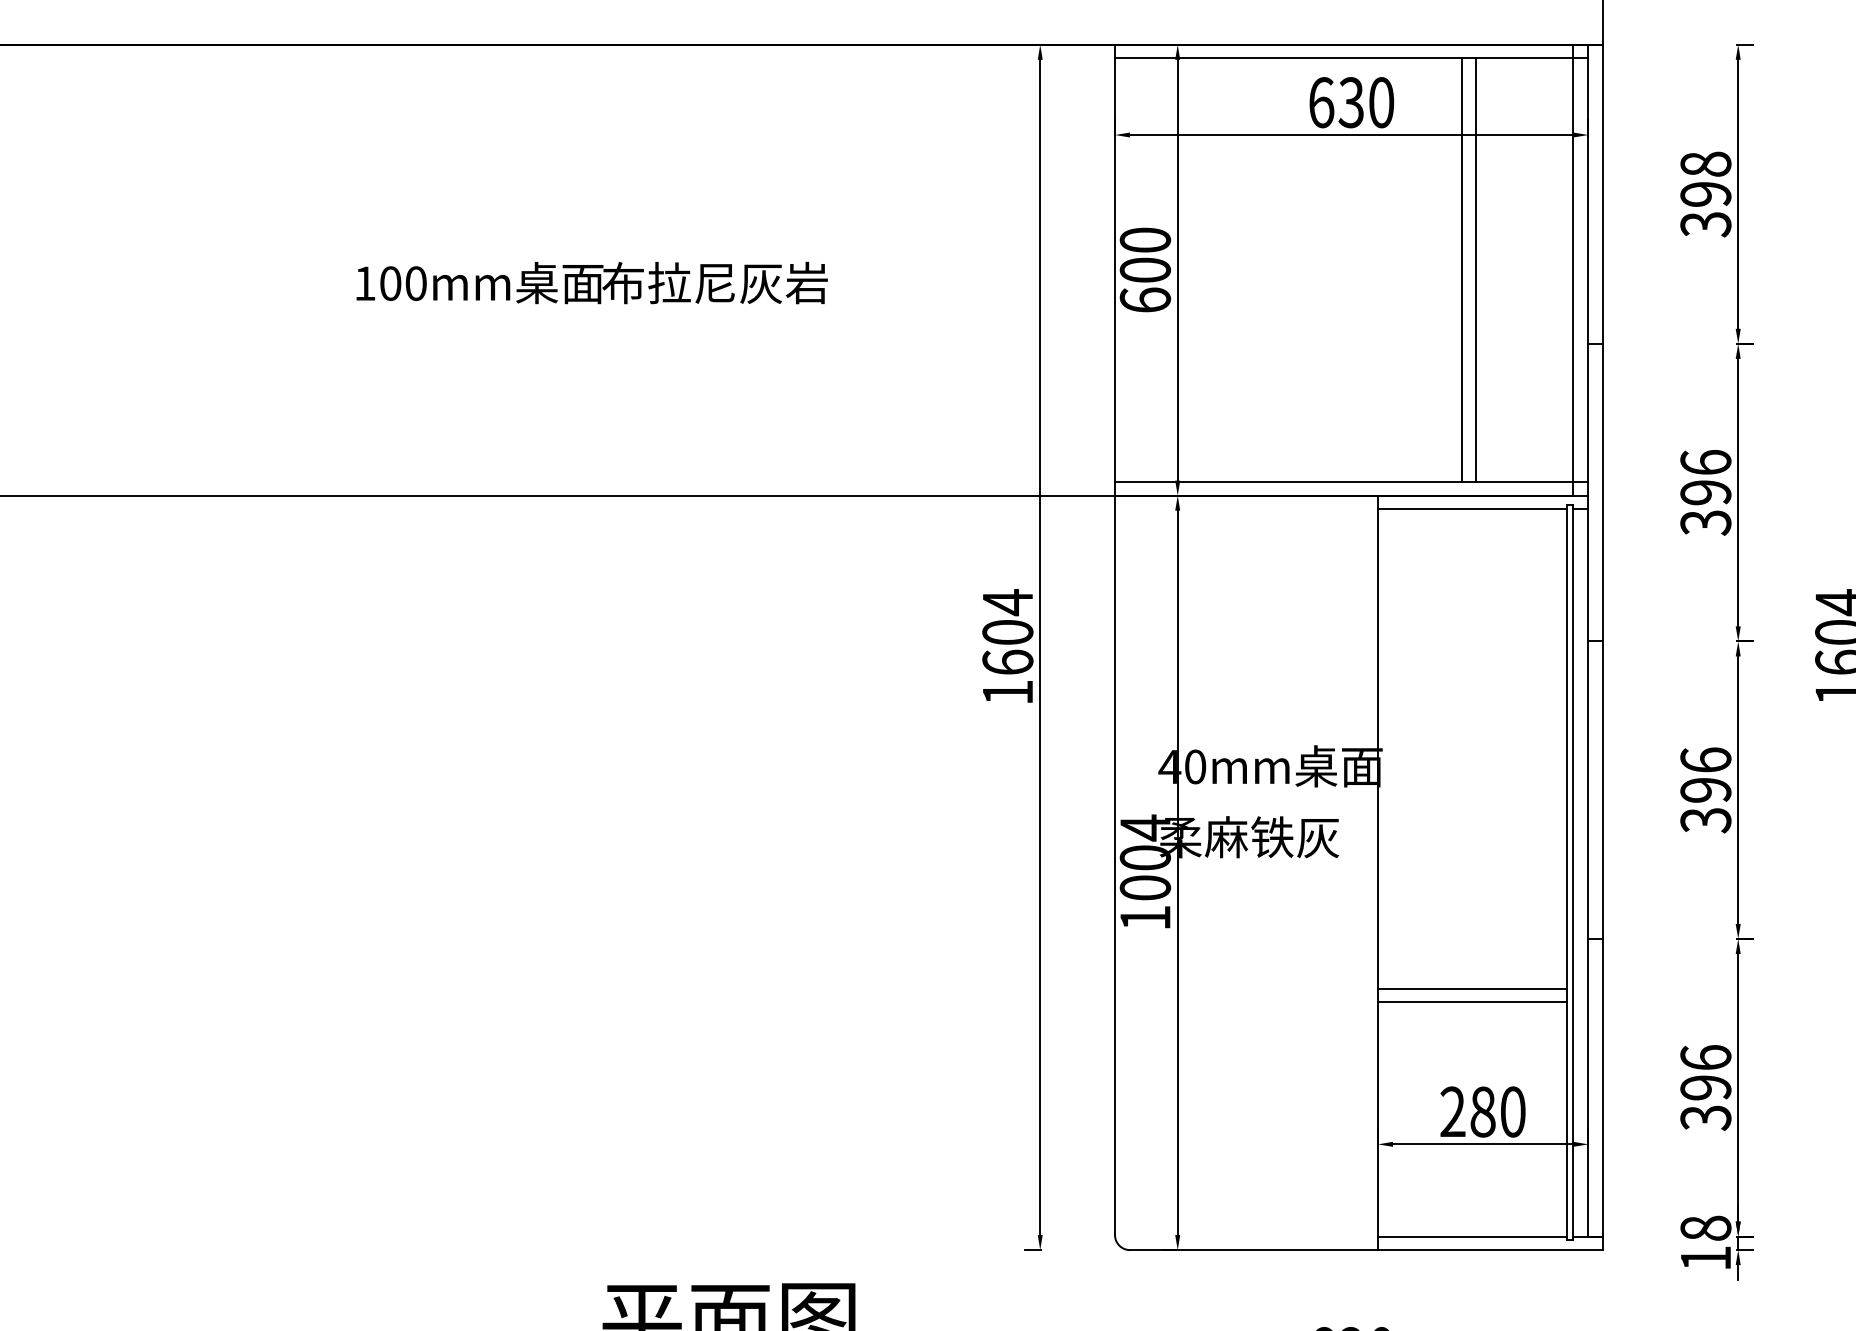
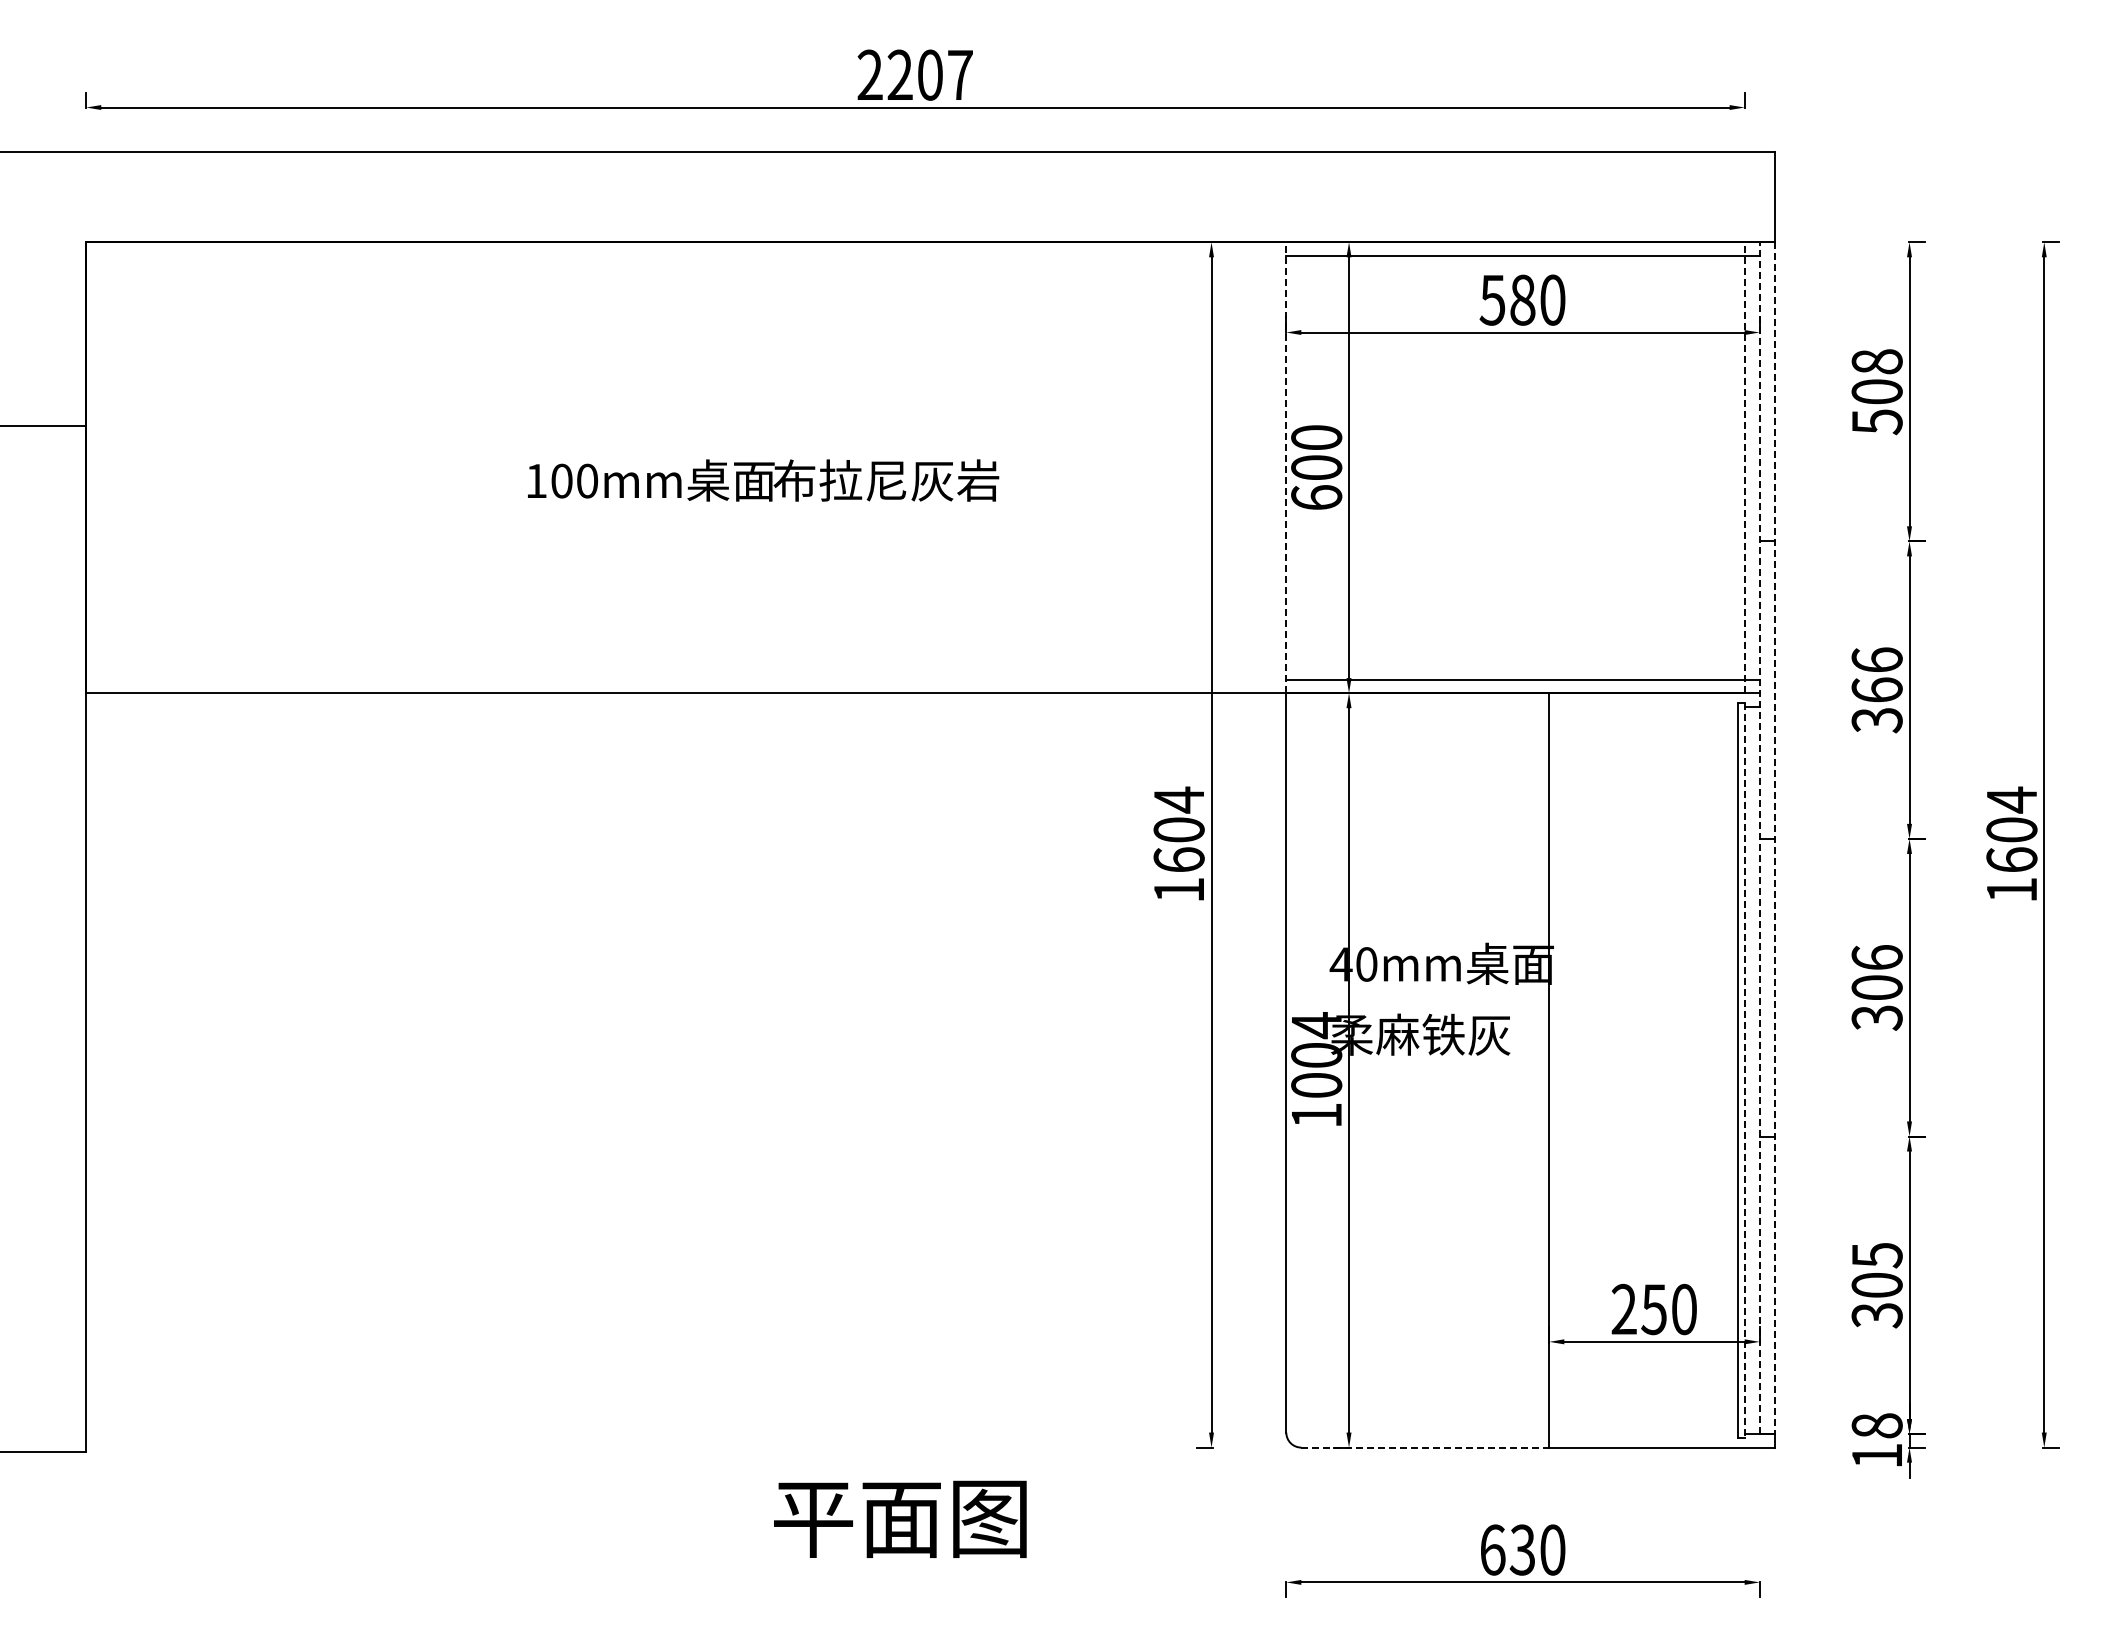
text: (1336, 102) -> (1507, 299), 630 -> 580
text: (1705, 210) -> (1876, 407), 398 -> 508
line: (1115, 270) -> (1286, 467), solid -> dashed
line: (1462, 270) -> (1633, 467), removed
line: (1475, 270) -> (1646, 467), removed
line: (1573, 270) -> (1744, 467), solid -> dashed
text: (1705, 492) -> (1876, 689), 396 -> 366
line: (1472, 509) -> (1643, 706), removed
line: (1588, 641) -> (1759, 838), solid -> dashed
line: (1603, 641) -> (1774, 838), solid -> dashed
text: (1705, 790) -> (1876, 987), 396 -> 306
line: (1573, 873) -> (1744, 1070), solid -> dashed
line: (1472, 989) -> (1643, 1186), removed
line: (1472, 1002) -> (1643, 1199), removed
text: (1705, 1072) -> (1876, 1269), 396 -> 305
text: (1482, 1112) -> (1653, 1309), 280 -> 250
line: (1472, 1237) -> (1643, 1434), removed
line: (1254, 1250) -> (1425, 1447), solid -> dashed

